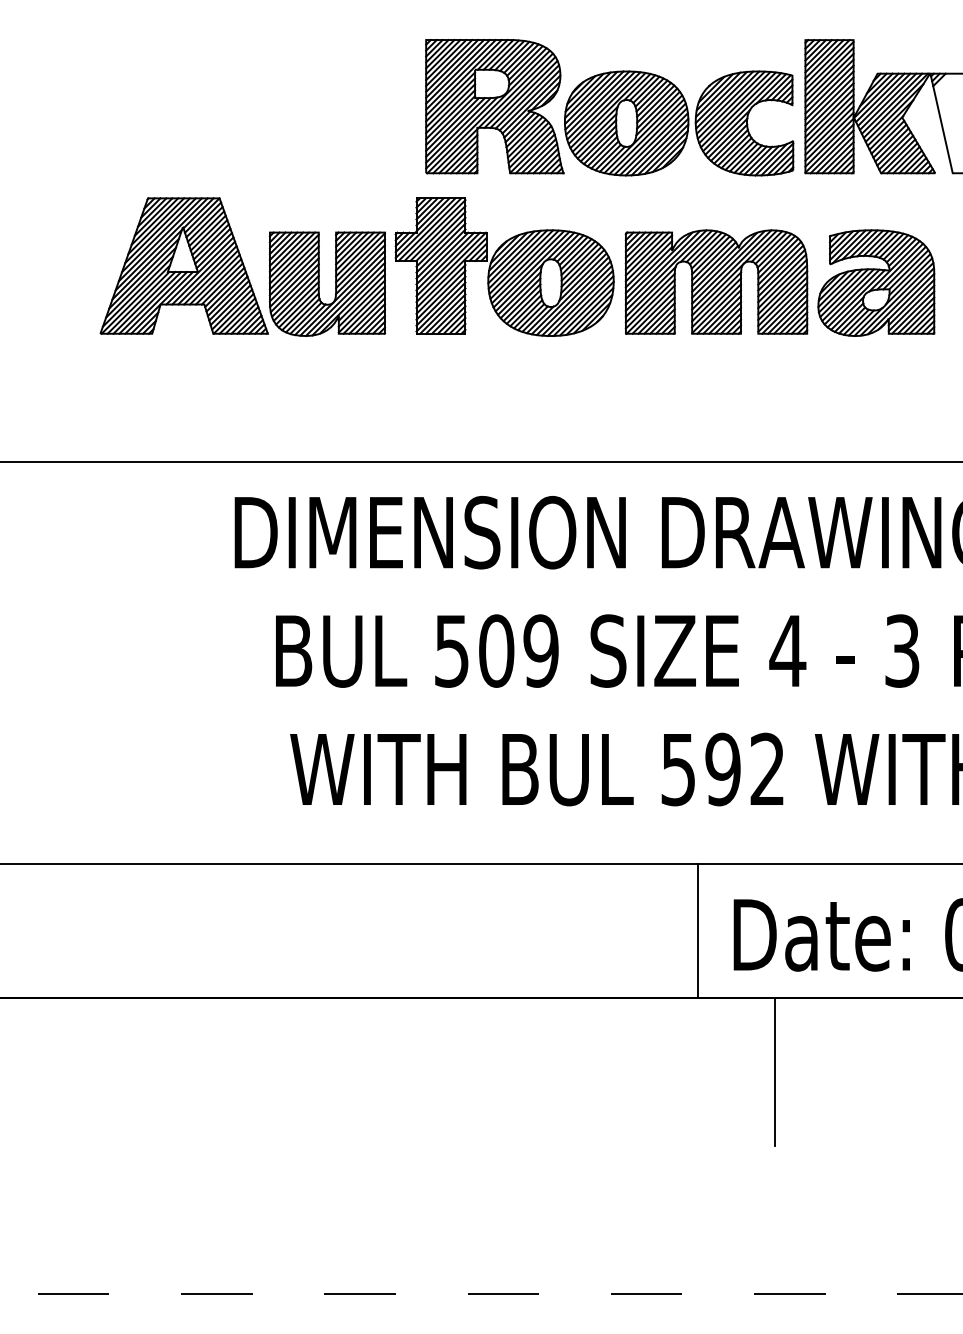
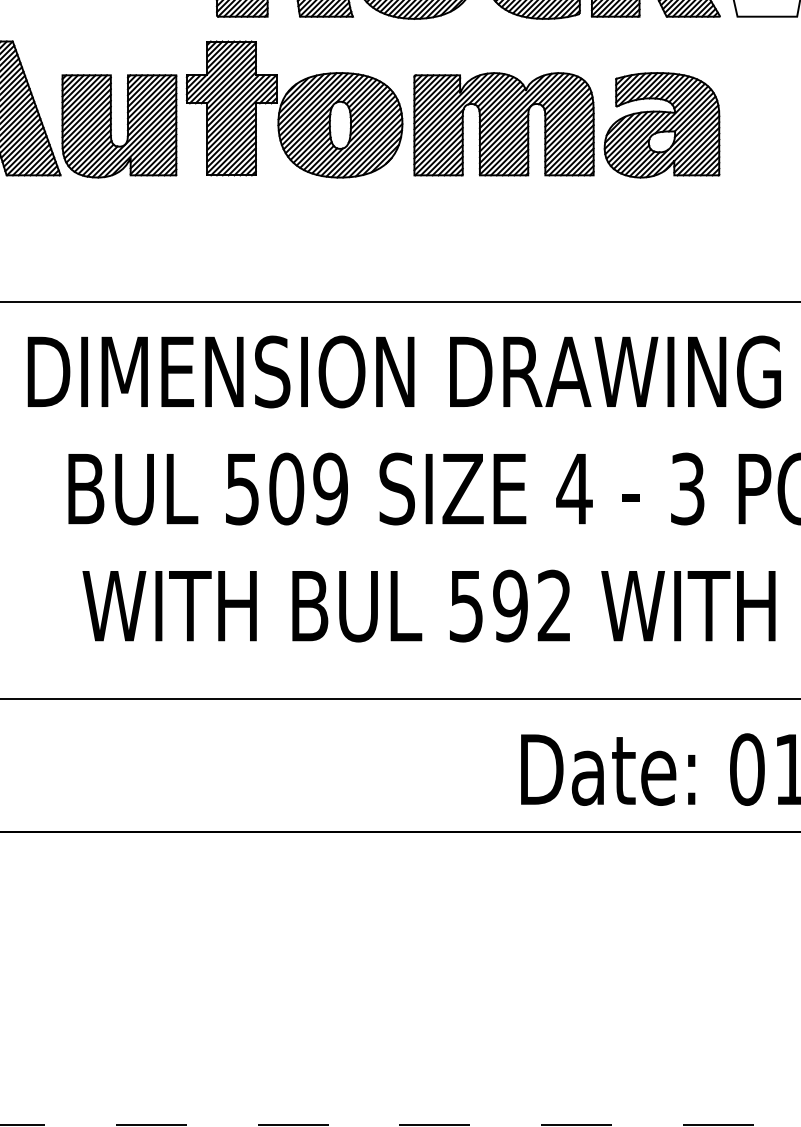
line: (698, 930) -> (486, 765), removed
line: (775, 1071) -> (562, 904), removed

